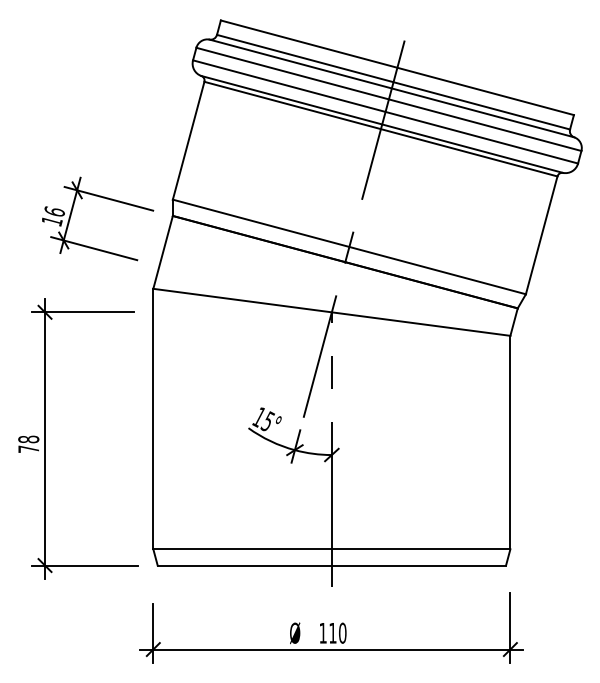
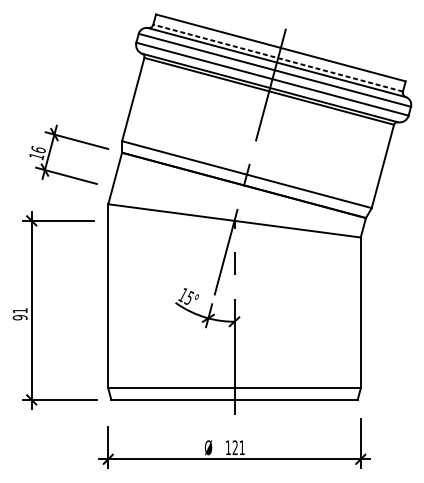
line: (393, 82) -> (278, 58), solid -> dashed
text: (28, 444) -> (20, 314), 78 -> 91
text: (337, 632) -> (238, 447), 110 -> 121

